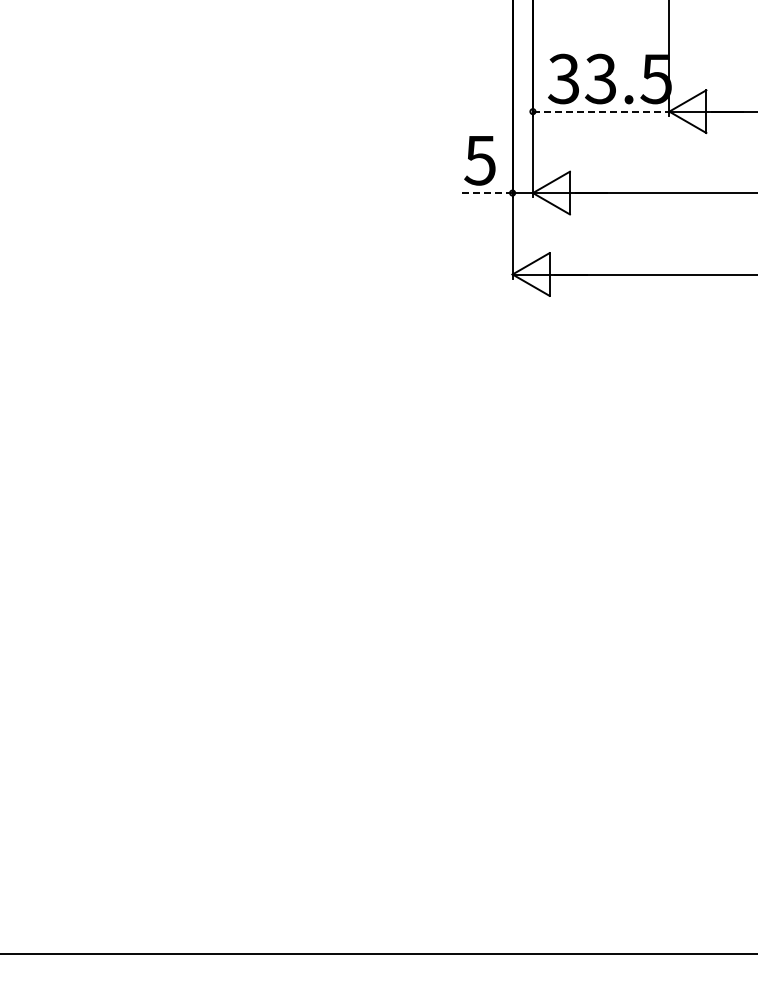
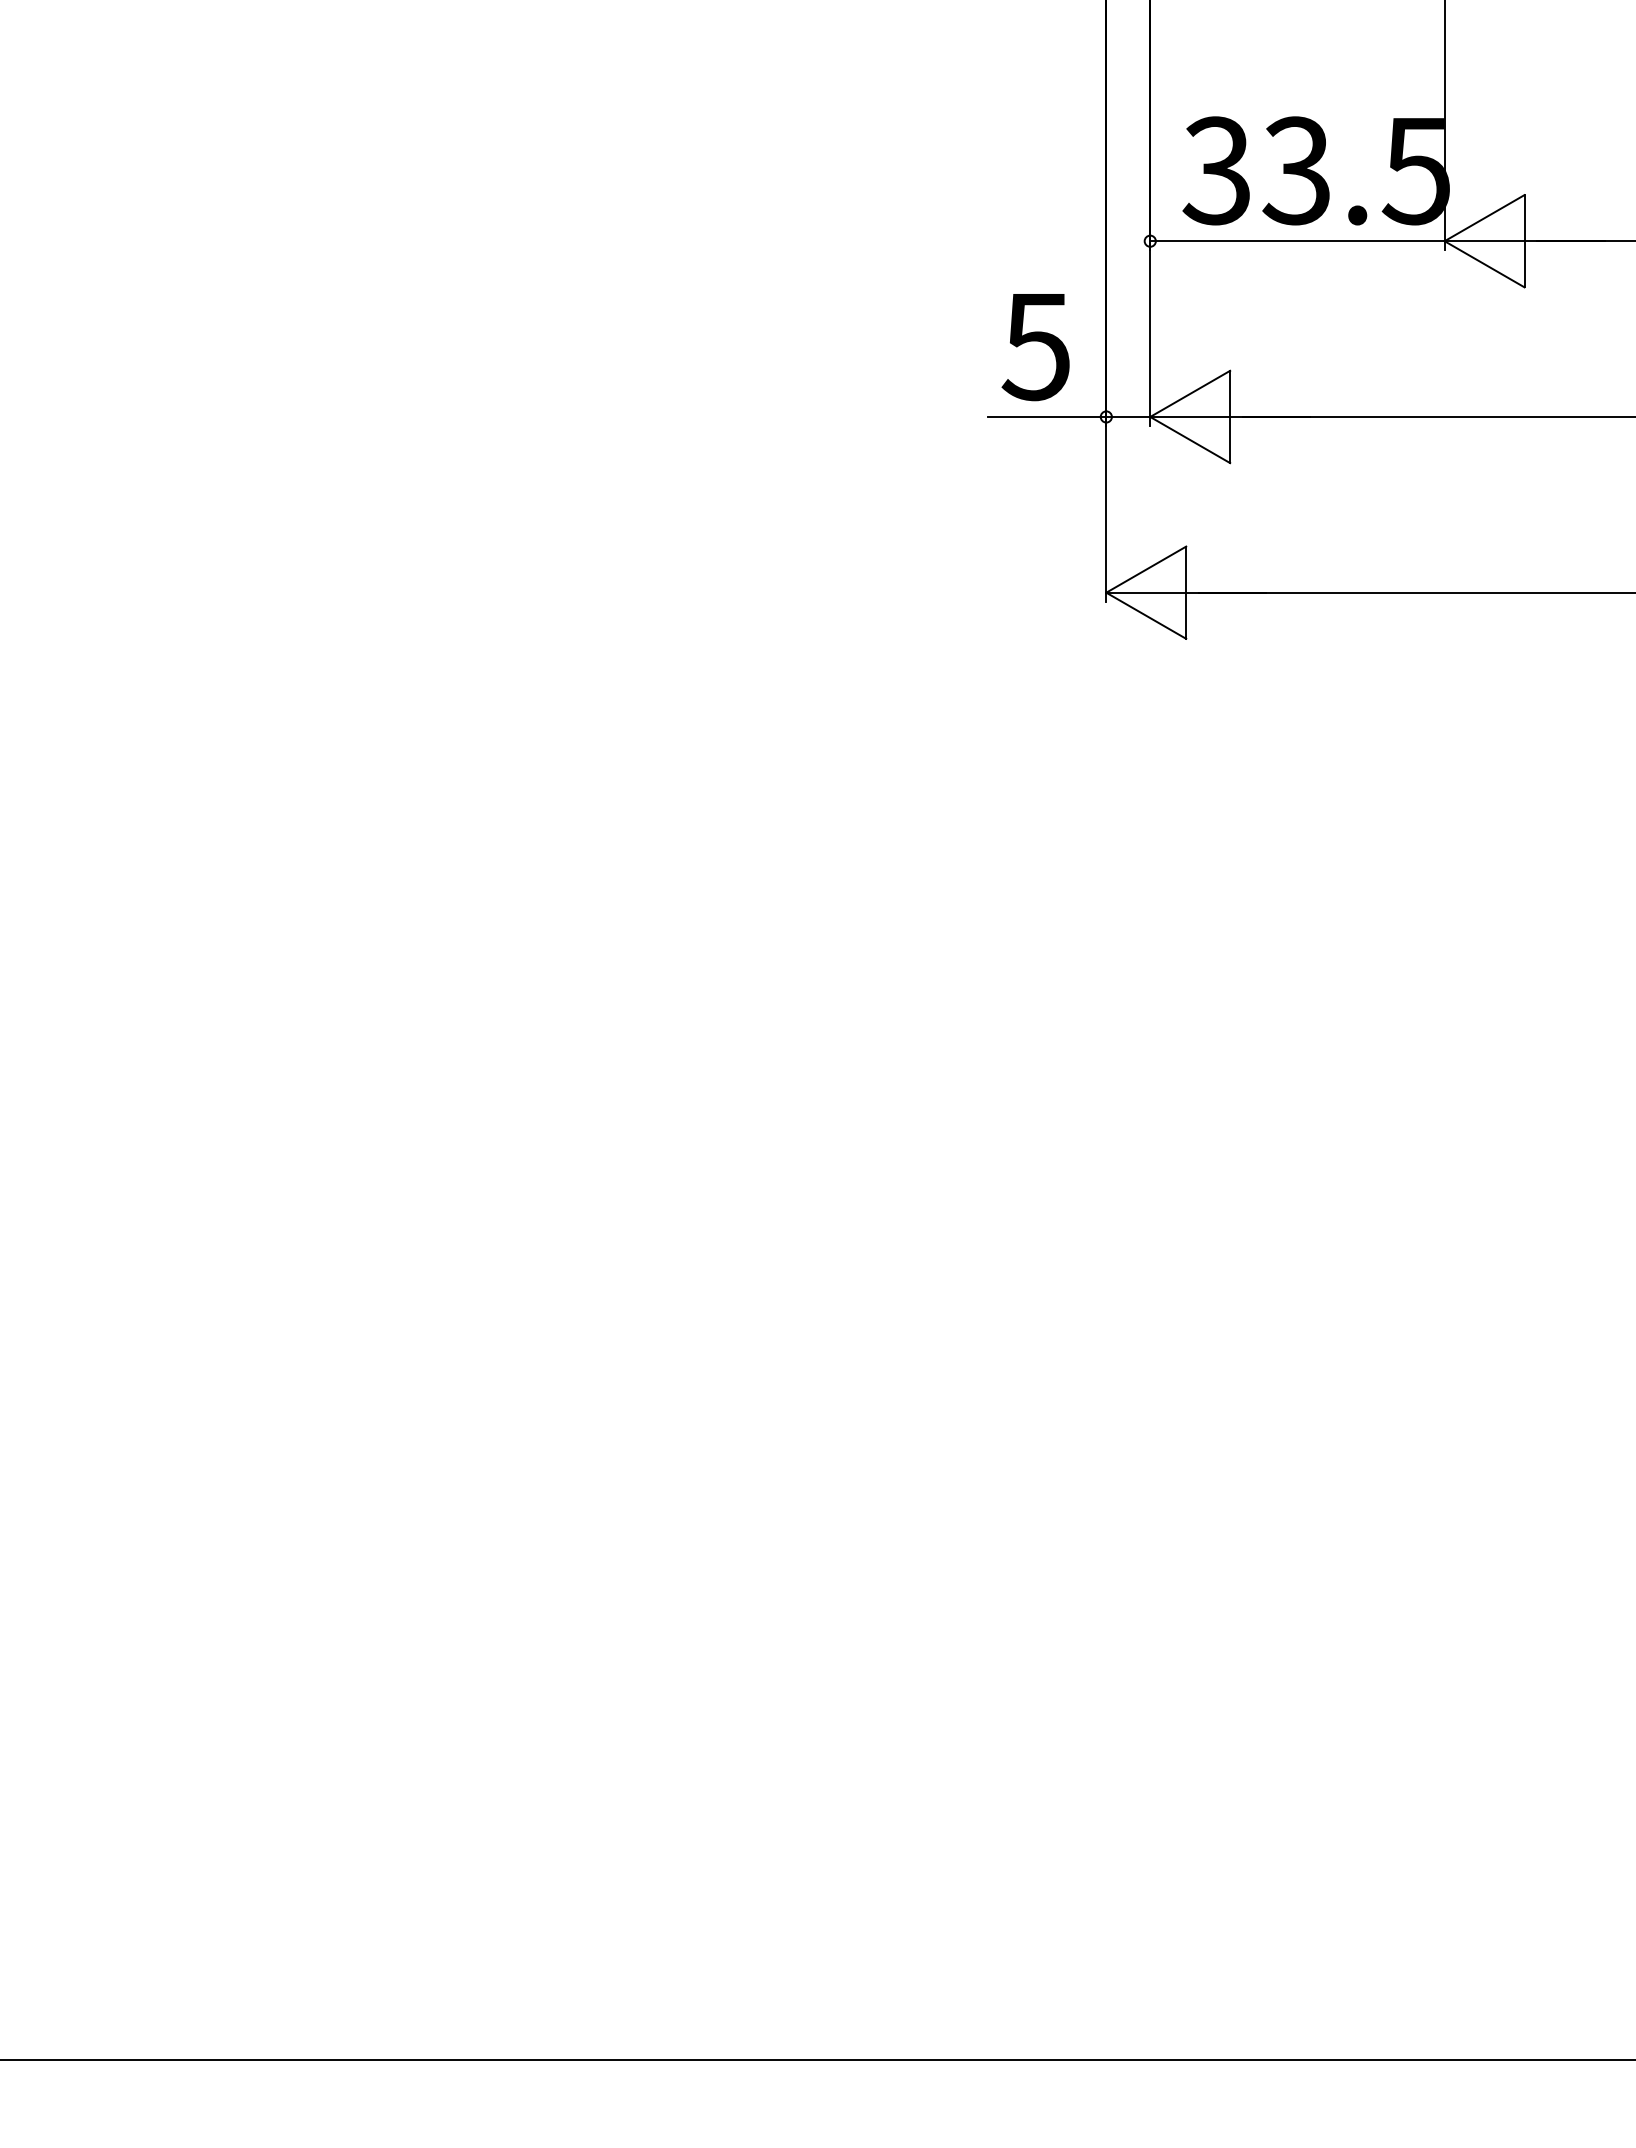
line: (601, 111) -> (1298, 240), dashed -> solid
line: (484, 193) -> (1045, 417), dashed -> solid

